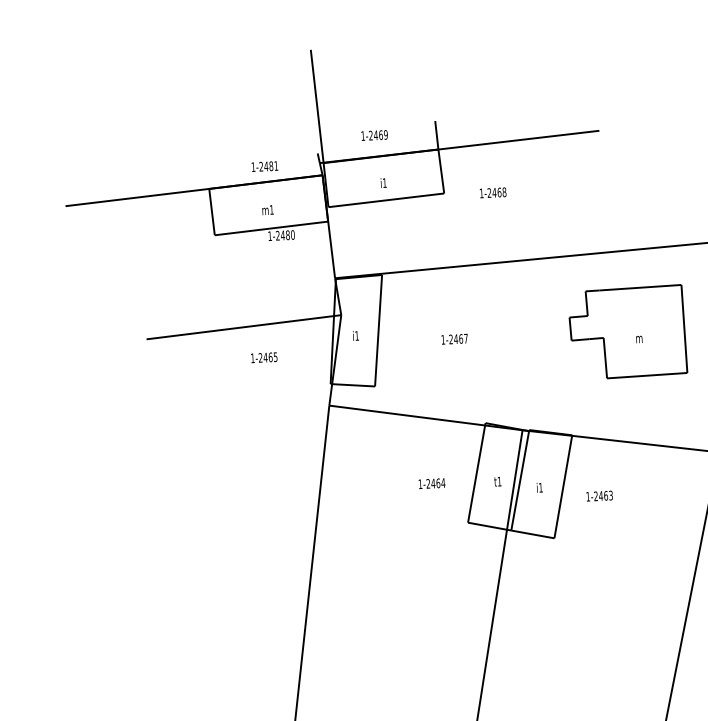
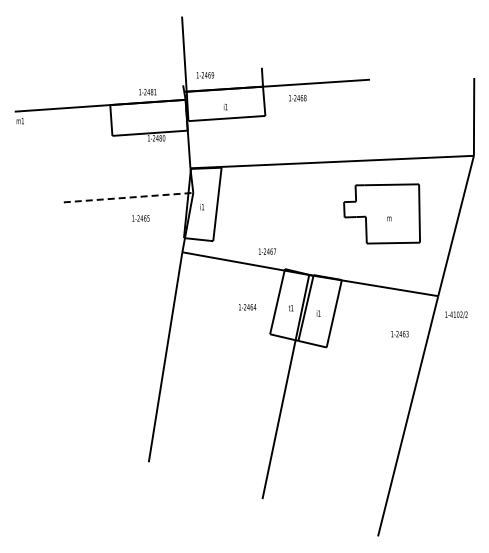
text: (374, 135) -> (205, 75), moved
text: (492, 193) -> (297, 98), moved
text: (266, 210) -> (19, 121), moved
line: (243, 327) -> (128, 197), solid -> dashed
text: (454, 339) -> (267, 251), moved
text: (598, 496) -> (399, 334), moved

